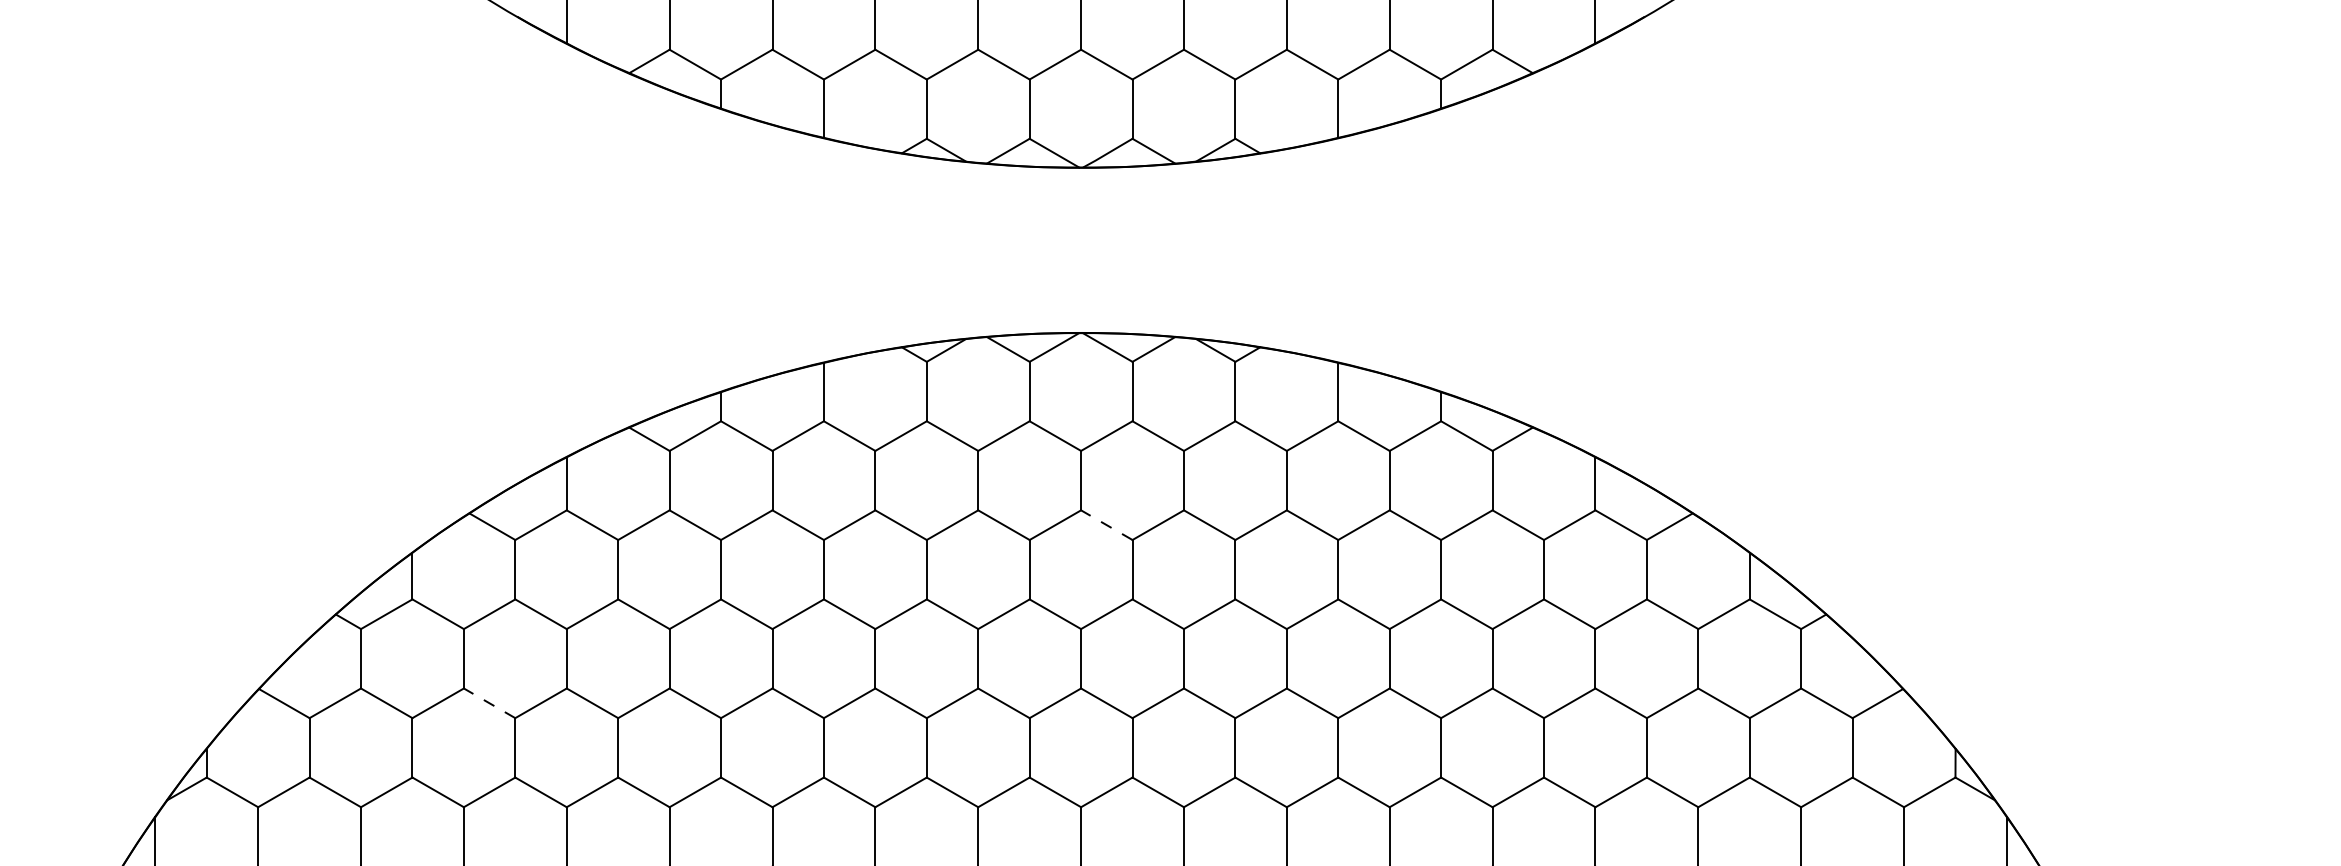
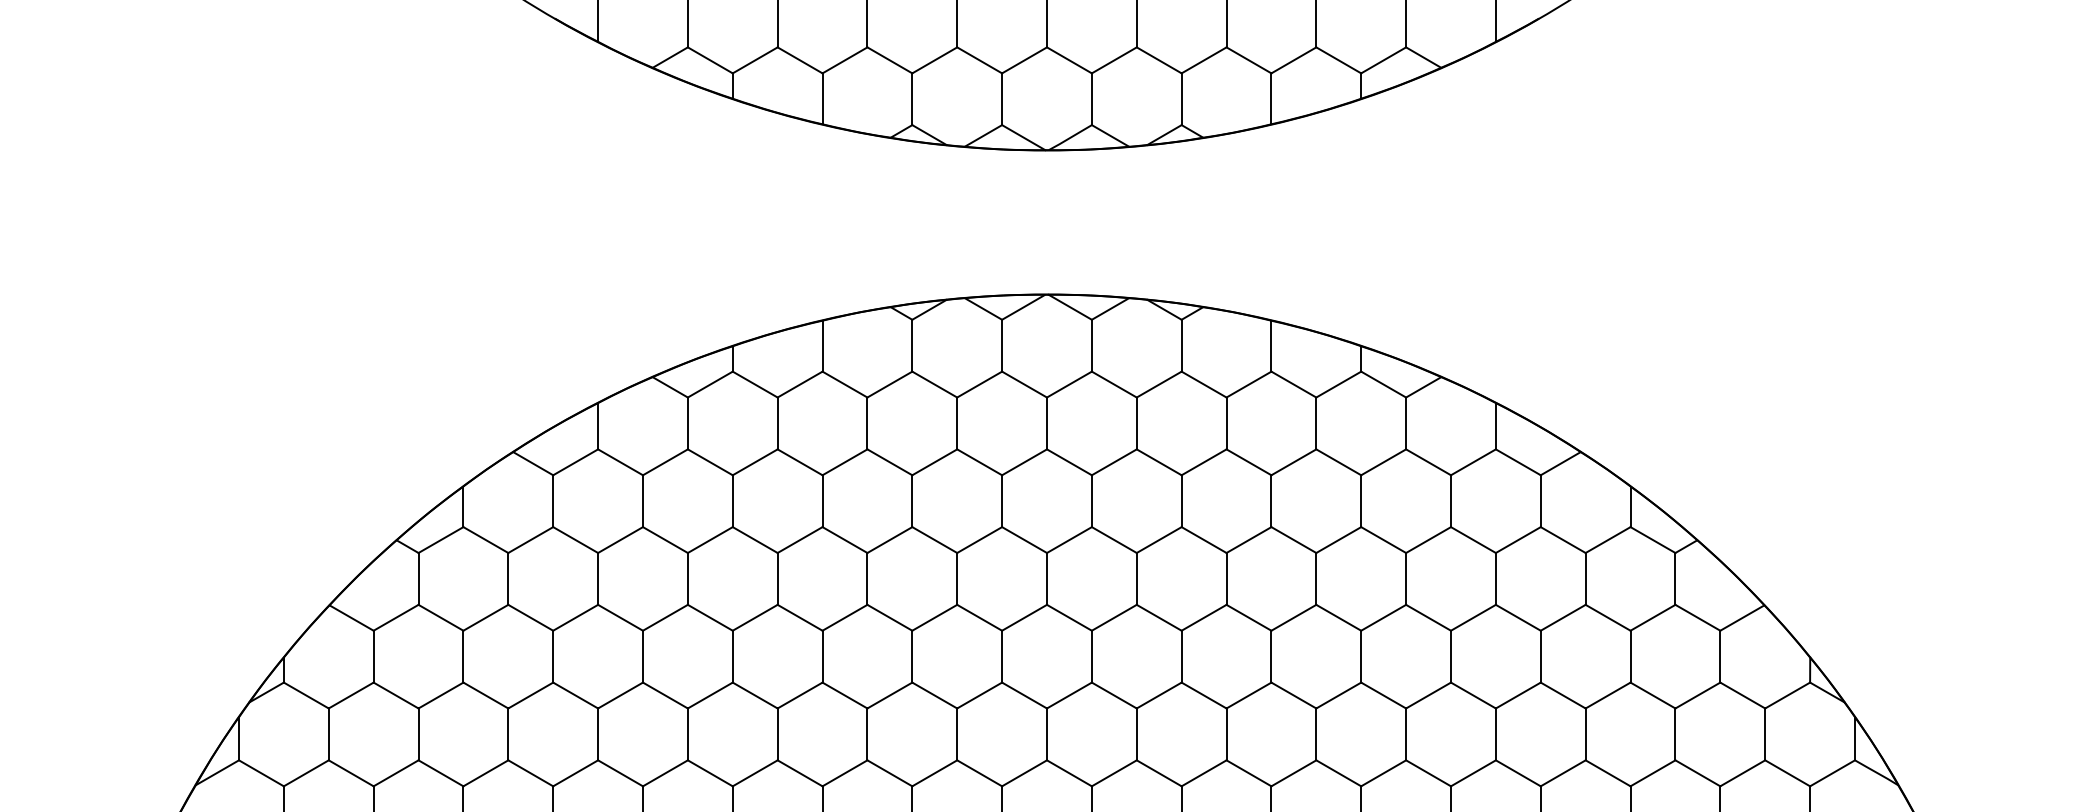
line: (1106, 525) -> (1069, 462), dashed -> solid
line: (489, 702) -> (530, 617), dashed -> solid

